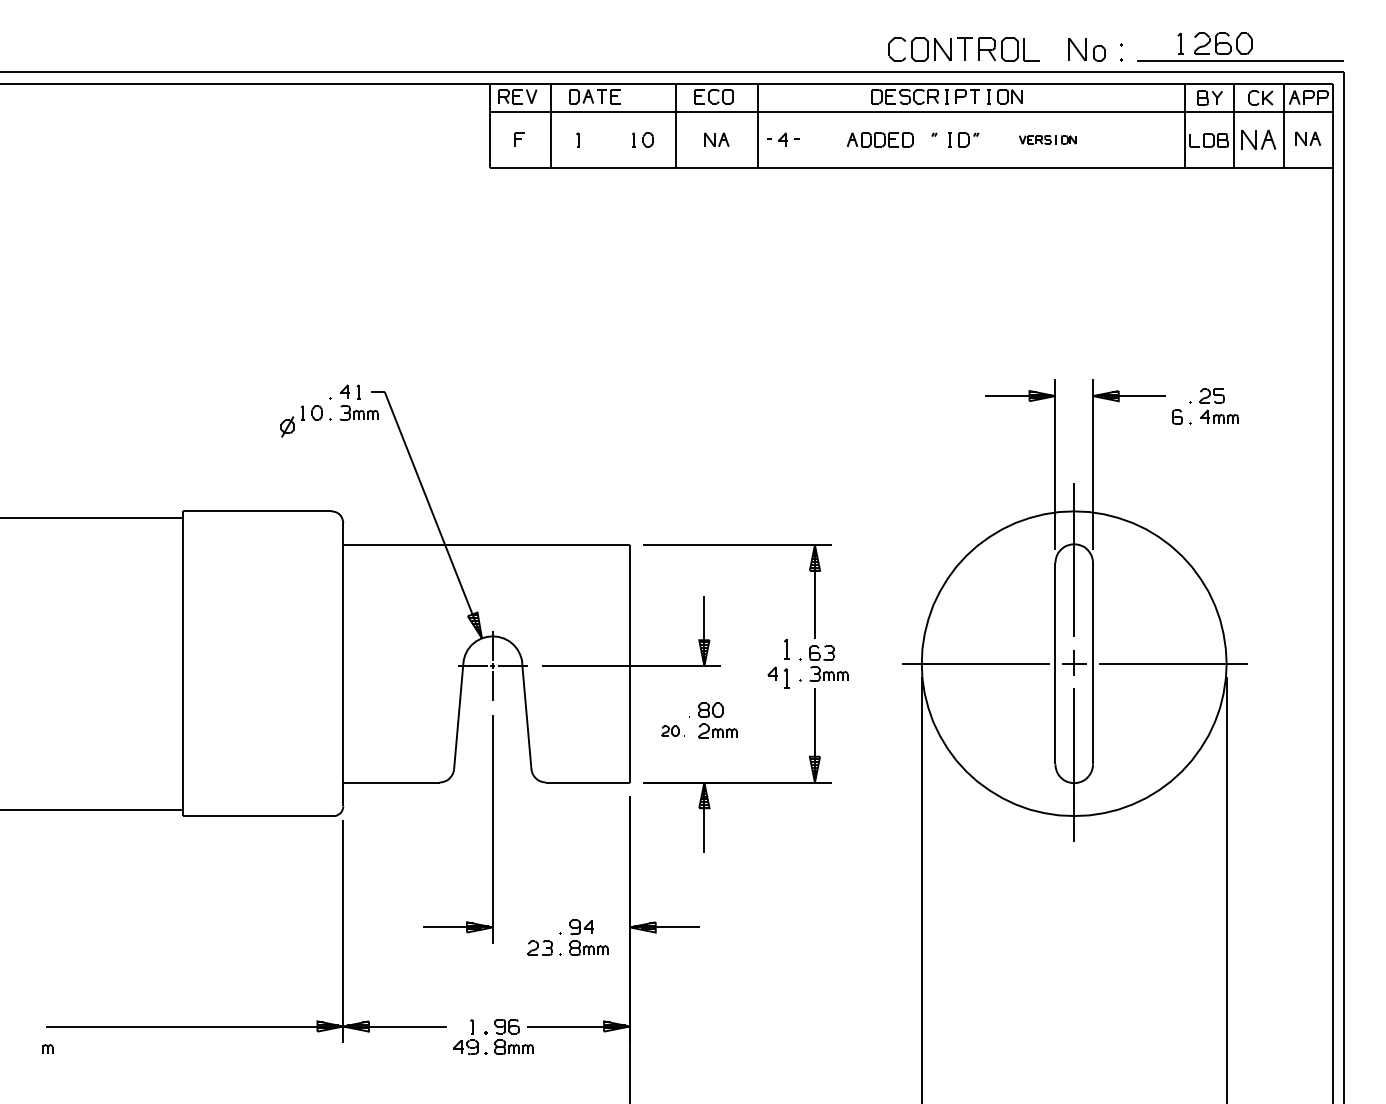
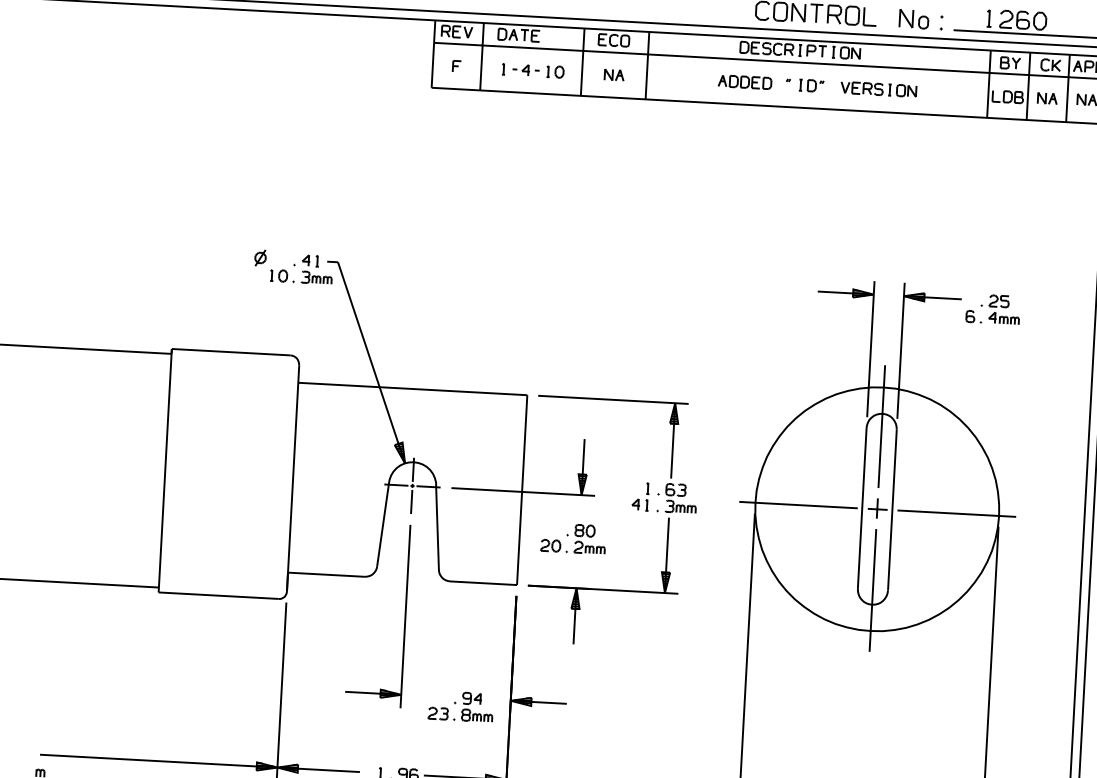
part: (783, 139) -> (526, 70), moved
part: (1047, 139) -> (878, 89), size x1.67
part: (1258, 139) -> (1047, 98), size x0.71
part: (287, 426) -> (260, 257), moved
part: (786, 663) -> (647, 496), size x0.71
part: (673, 730) -> (554, 545), size x1.43

